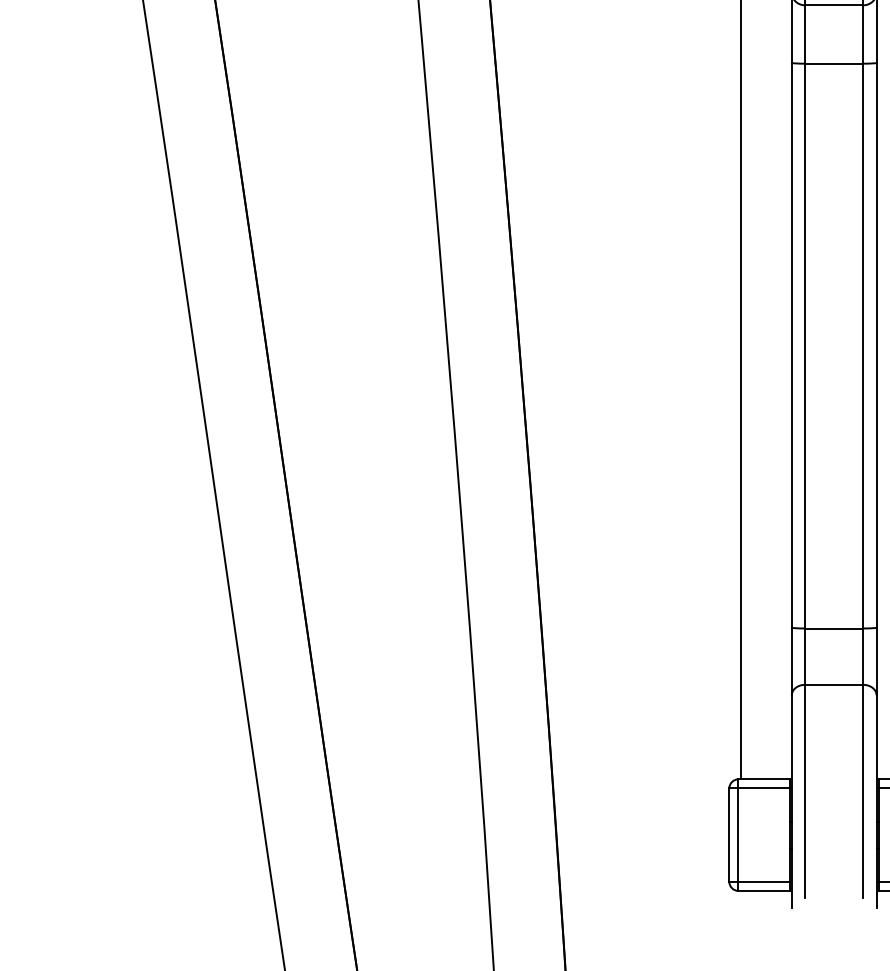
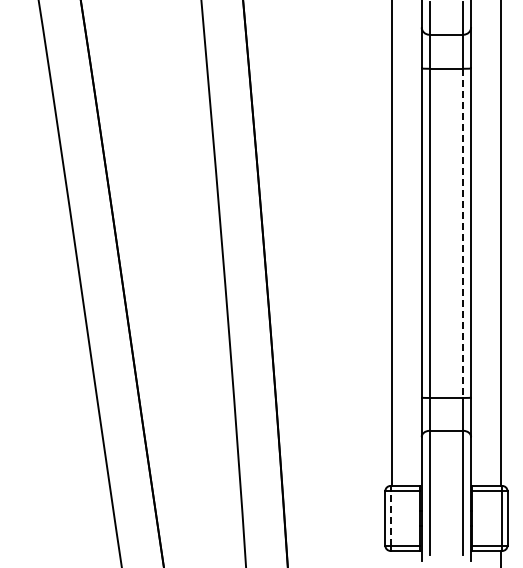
line: (863, 346) -> (463, 233), solid -> dashed
line: (738, 833) -> (390, 517), solid -> dashed

